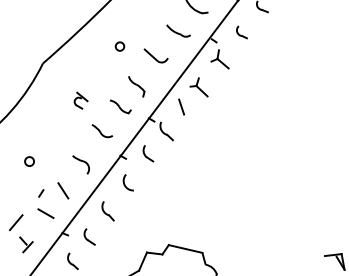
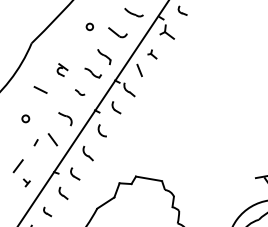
part: (199, 87) -> (152, 54), size x0.6
part: (101, 131) -> (79, 92), size x0.6
line: (45, 213) -> (40, 89), moved
part: (25, 244) -> (26, 182), size x0.6

